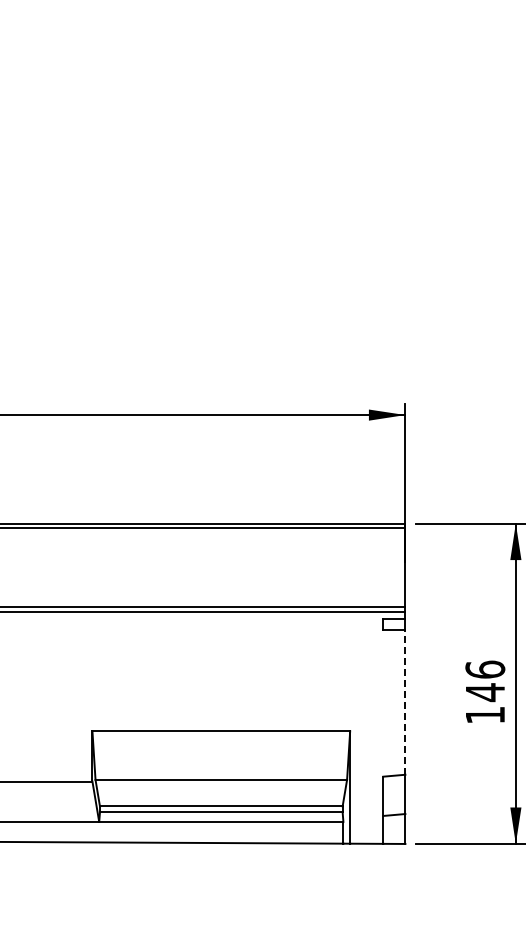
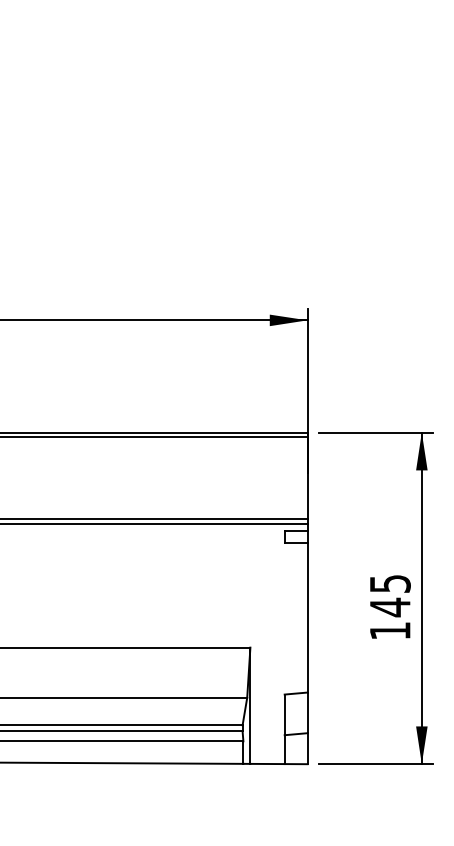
text: (485, 669) -> (390, 583), 146 -> 145
line: (405, 701) -> (307, 616), dashed -> solid

